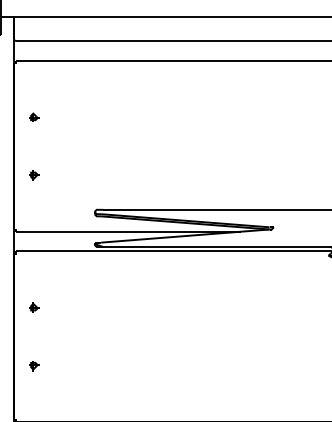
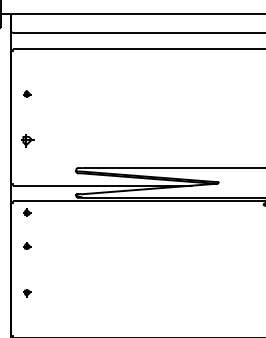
part: (34, 175) -> (27, 140), size x1.6
part: (34, 265) -> (27, 212), added

